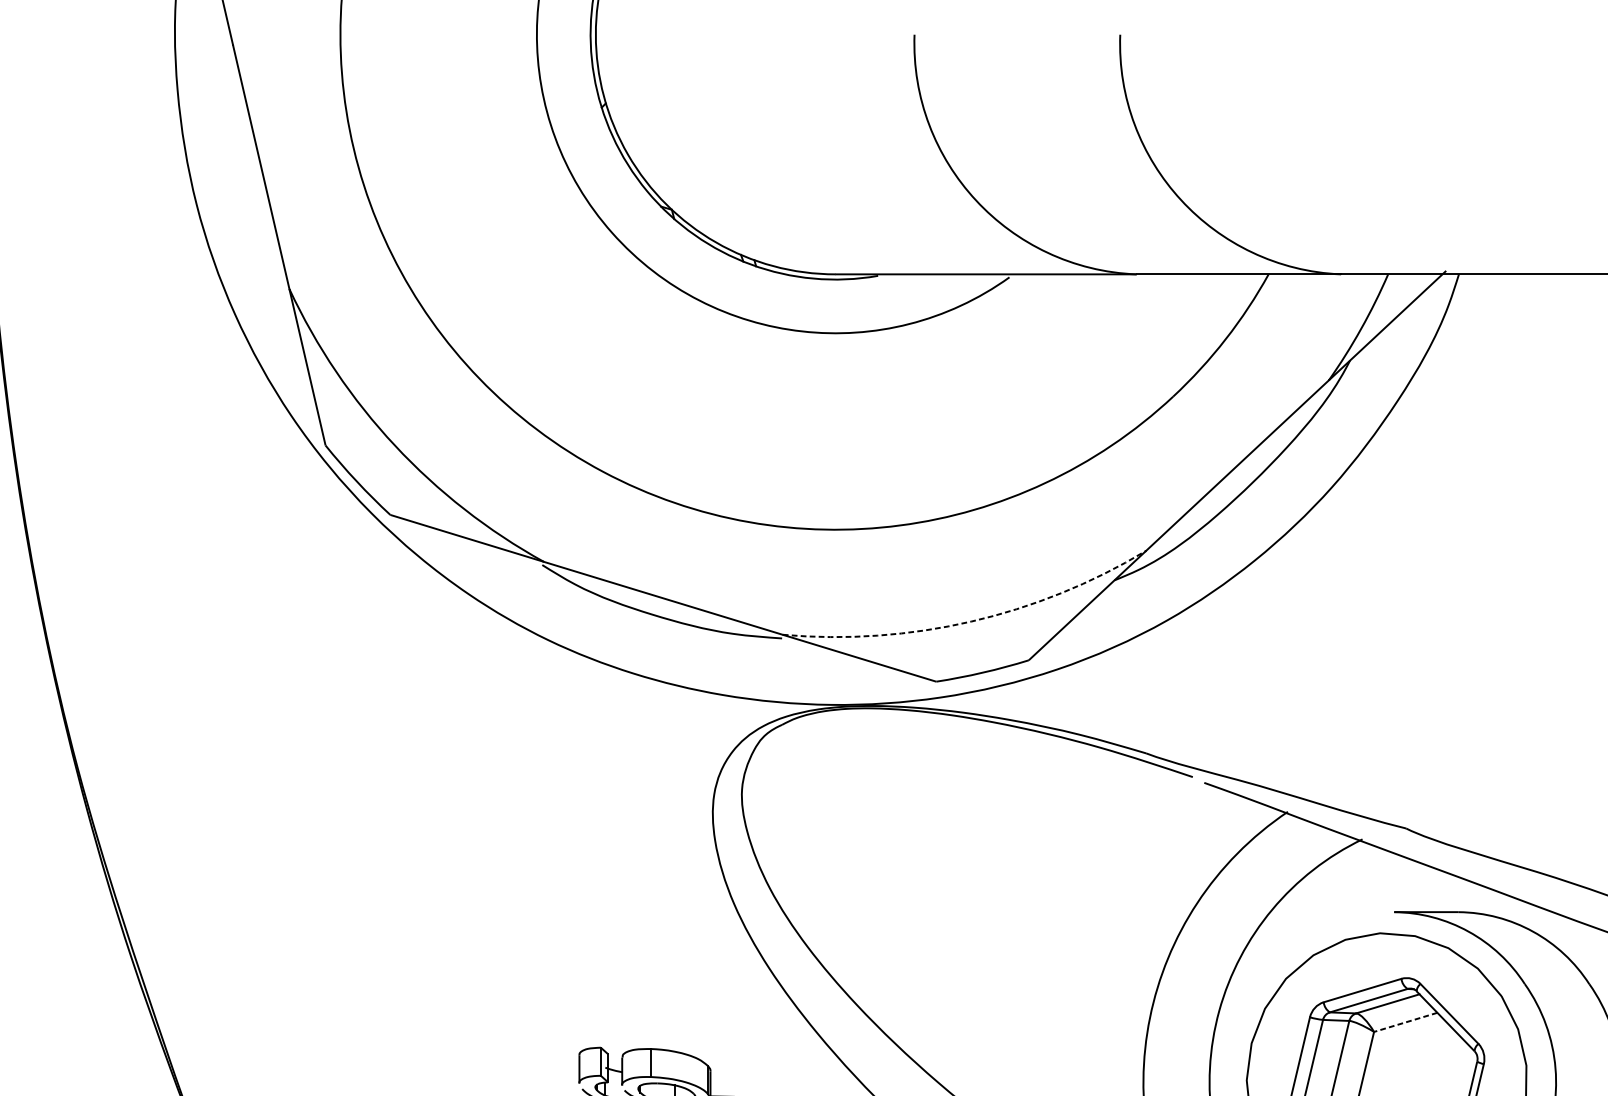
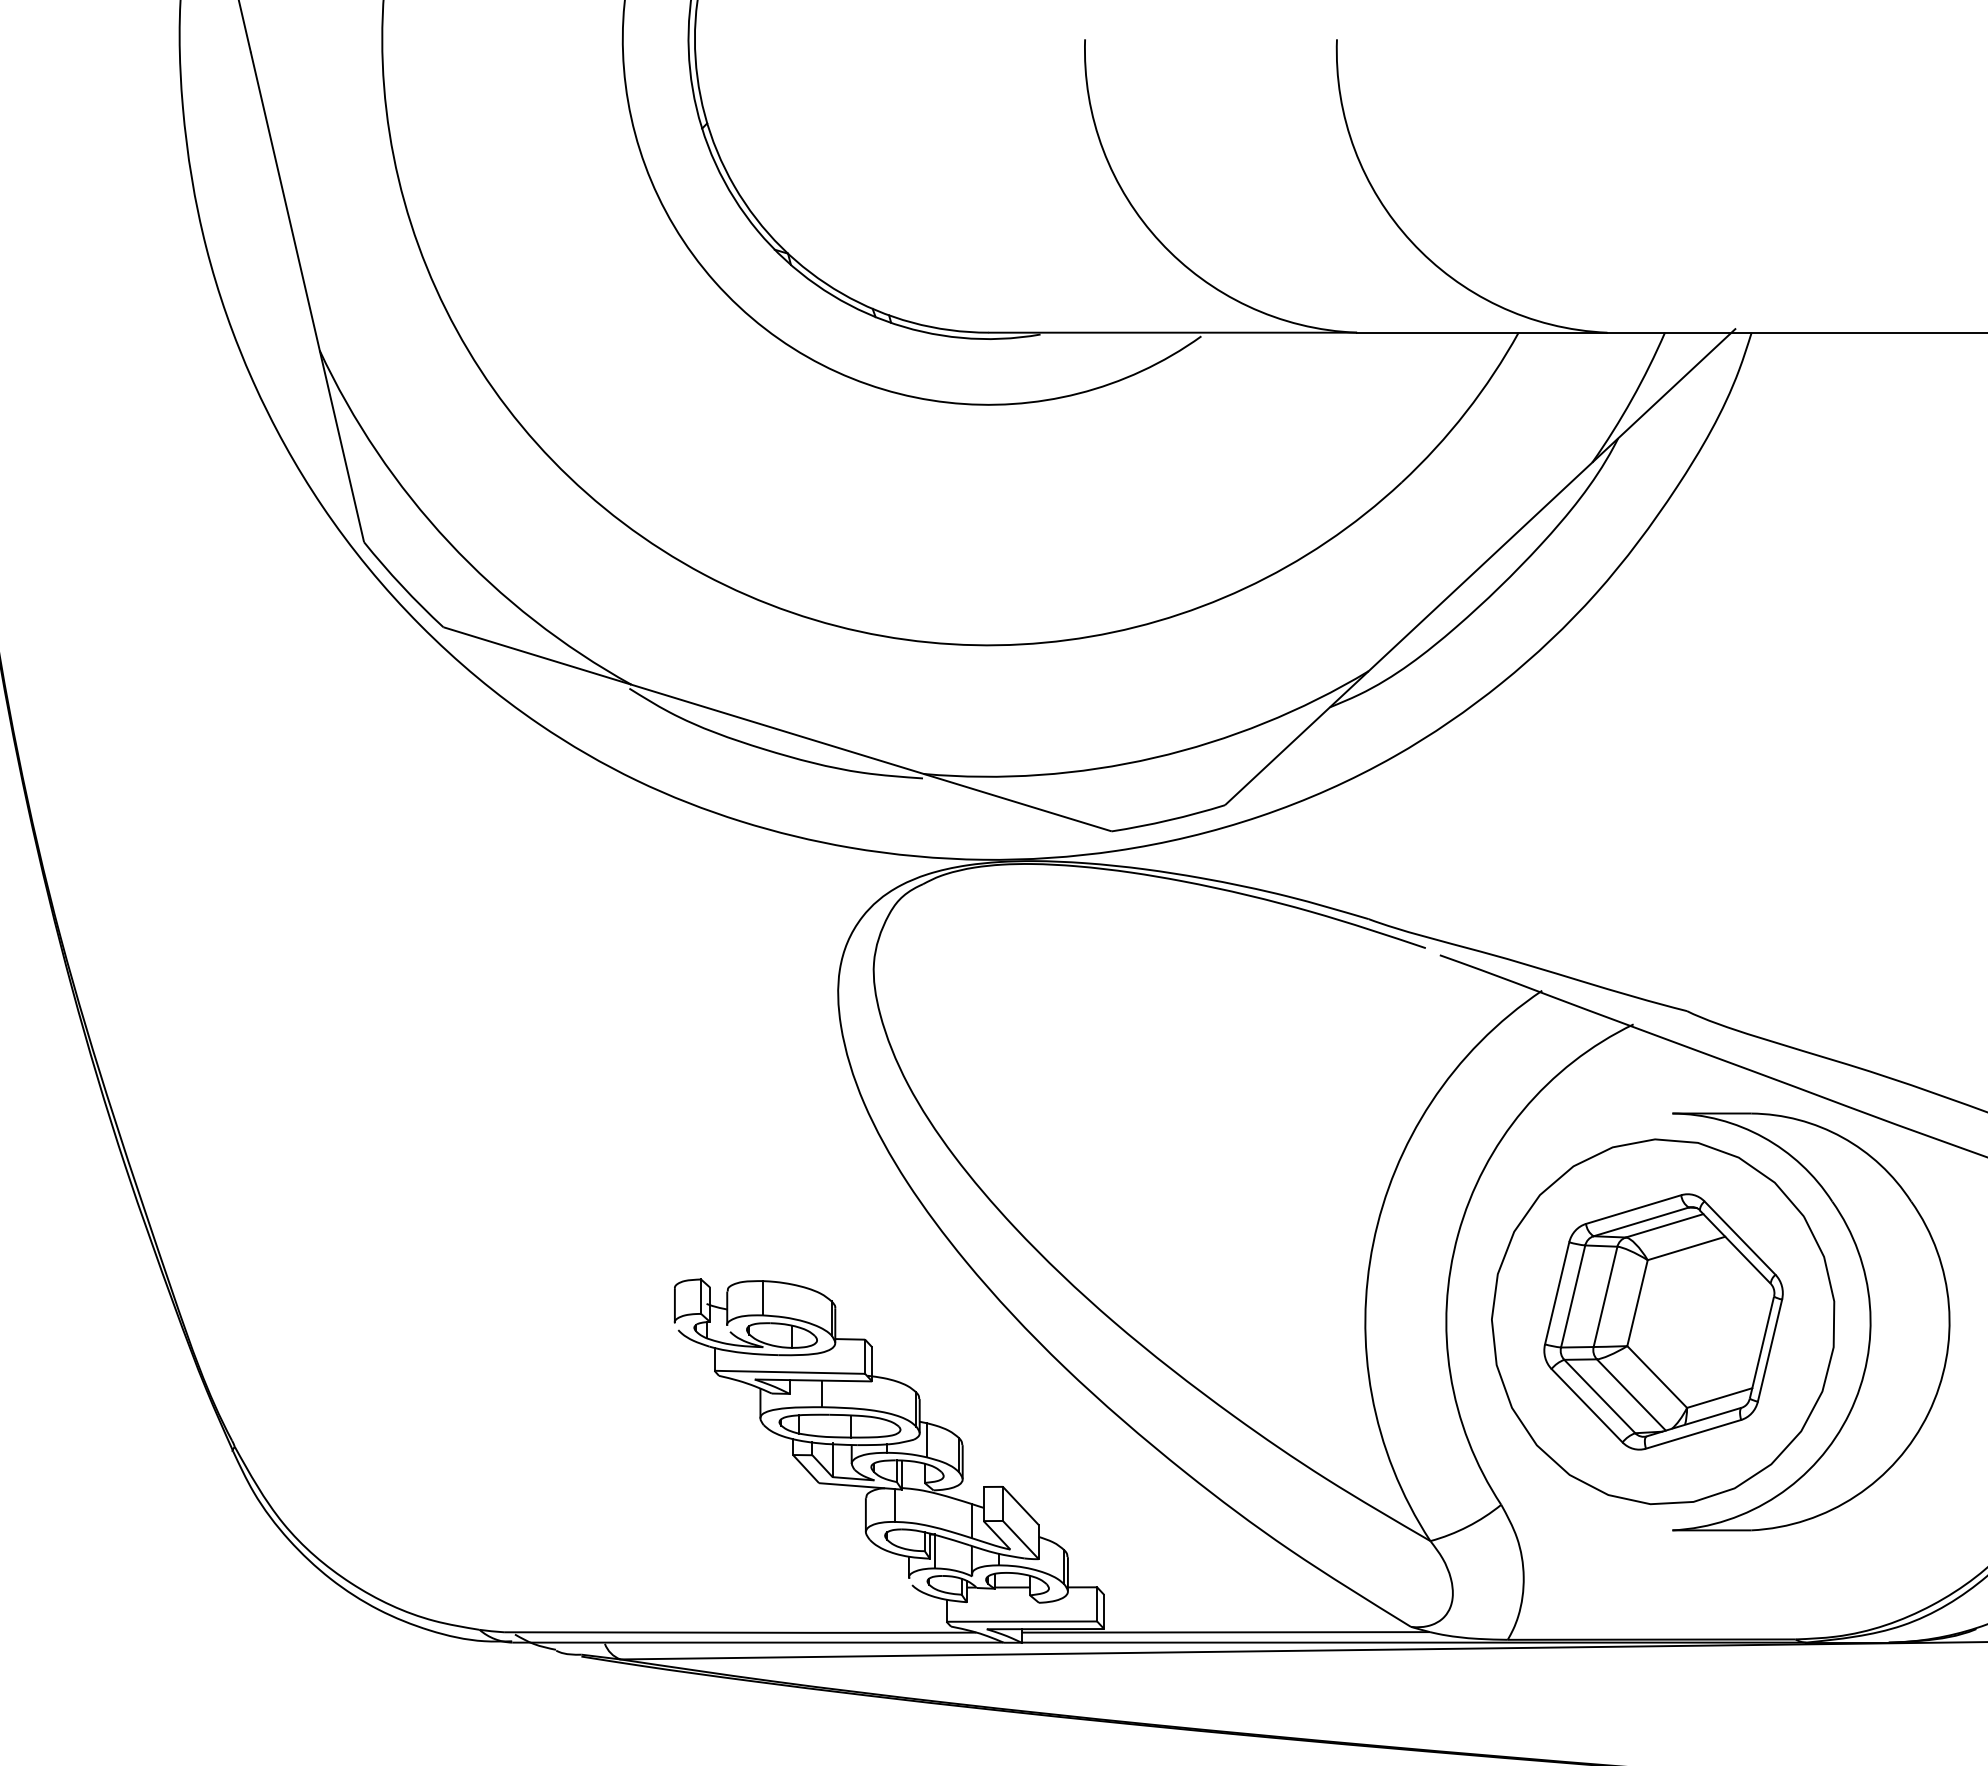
arc: (971, 621) -> (1154, 757), dashed -> solid
line: (1405, 1022) -> (1686, 1248), dashed -> solid

